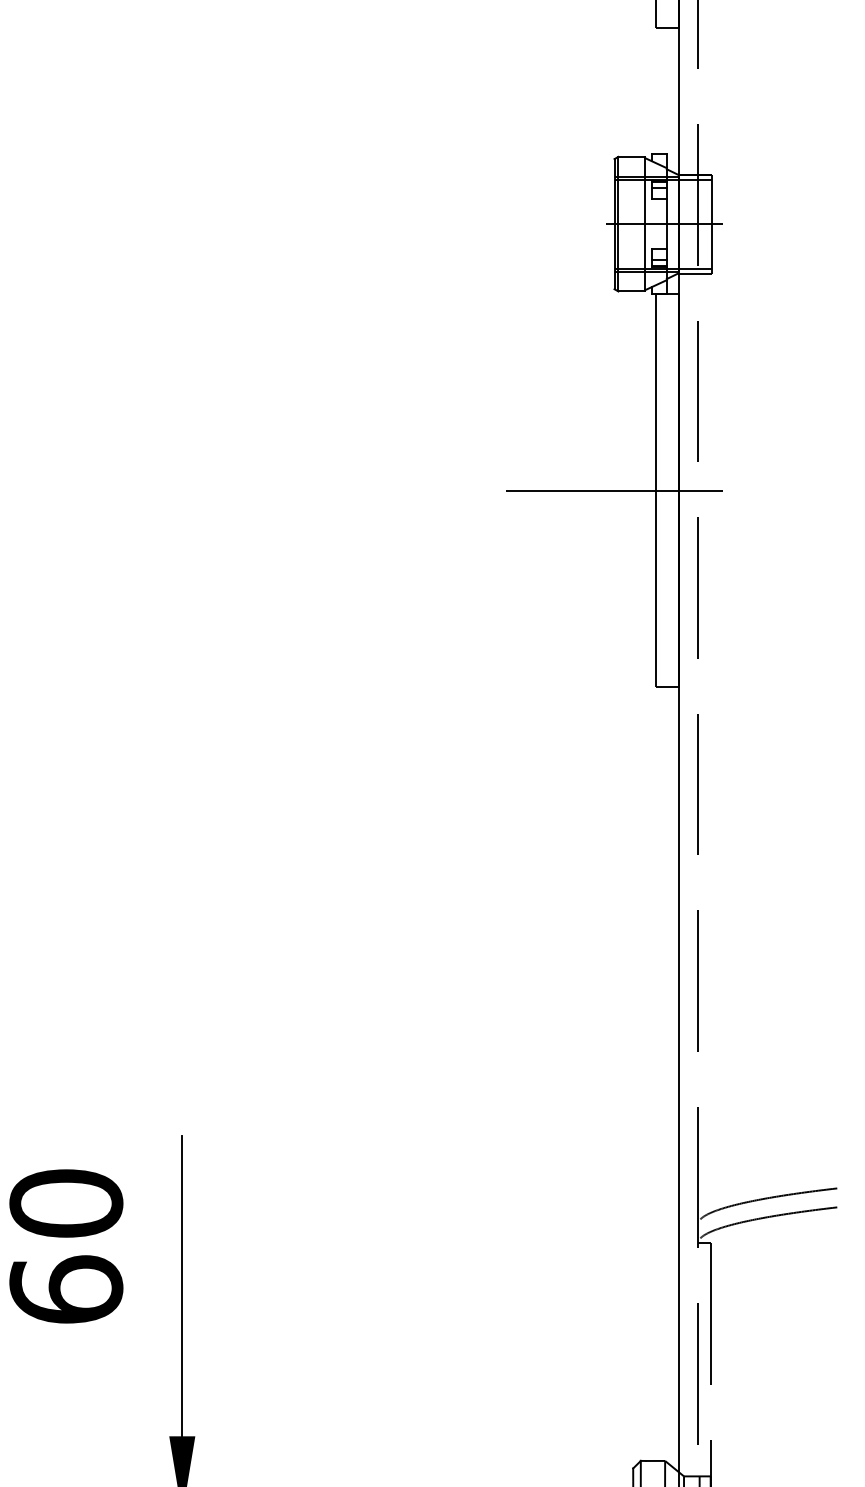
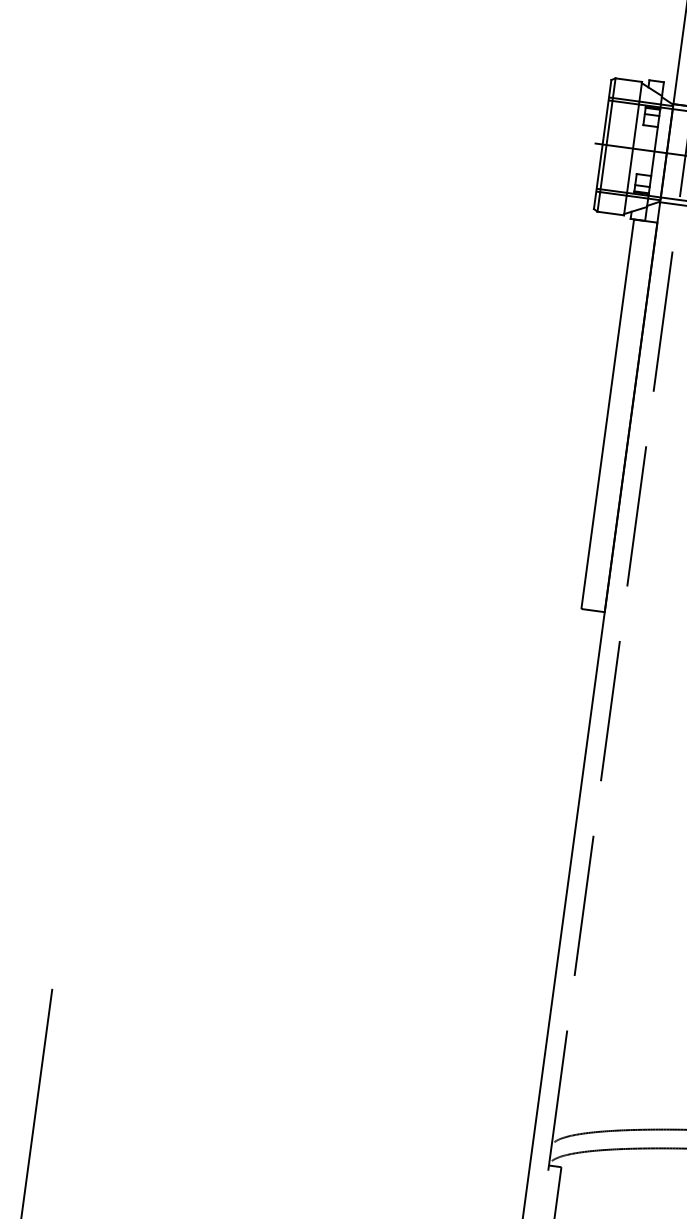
line: (614, 490) -> (566, 408), removed

